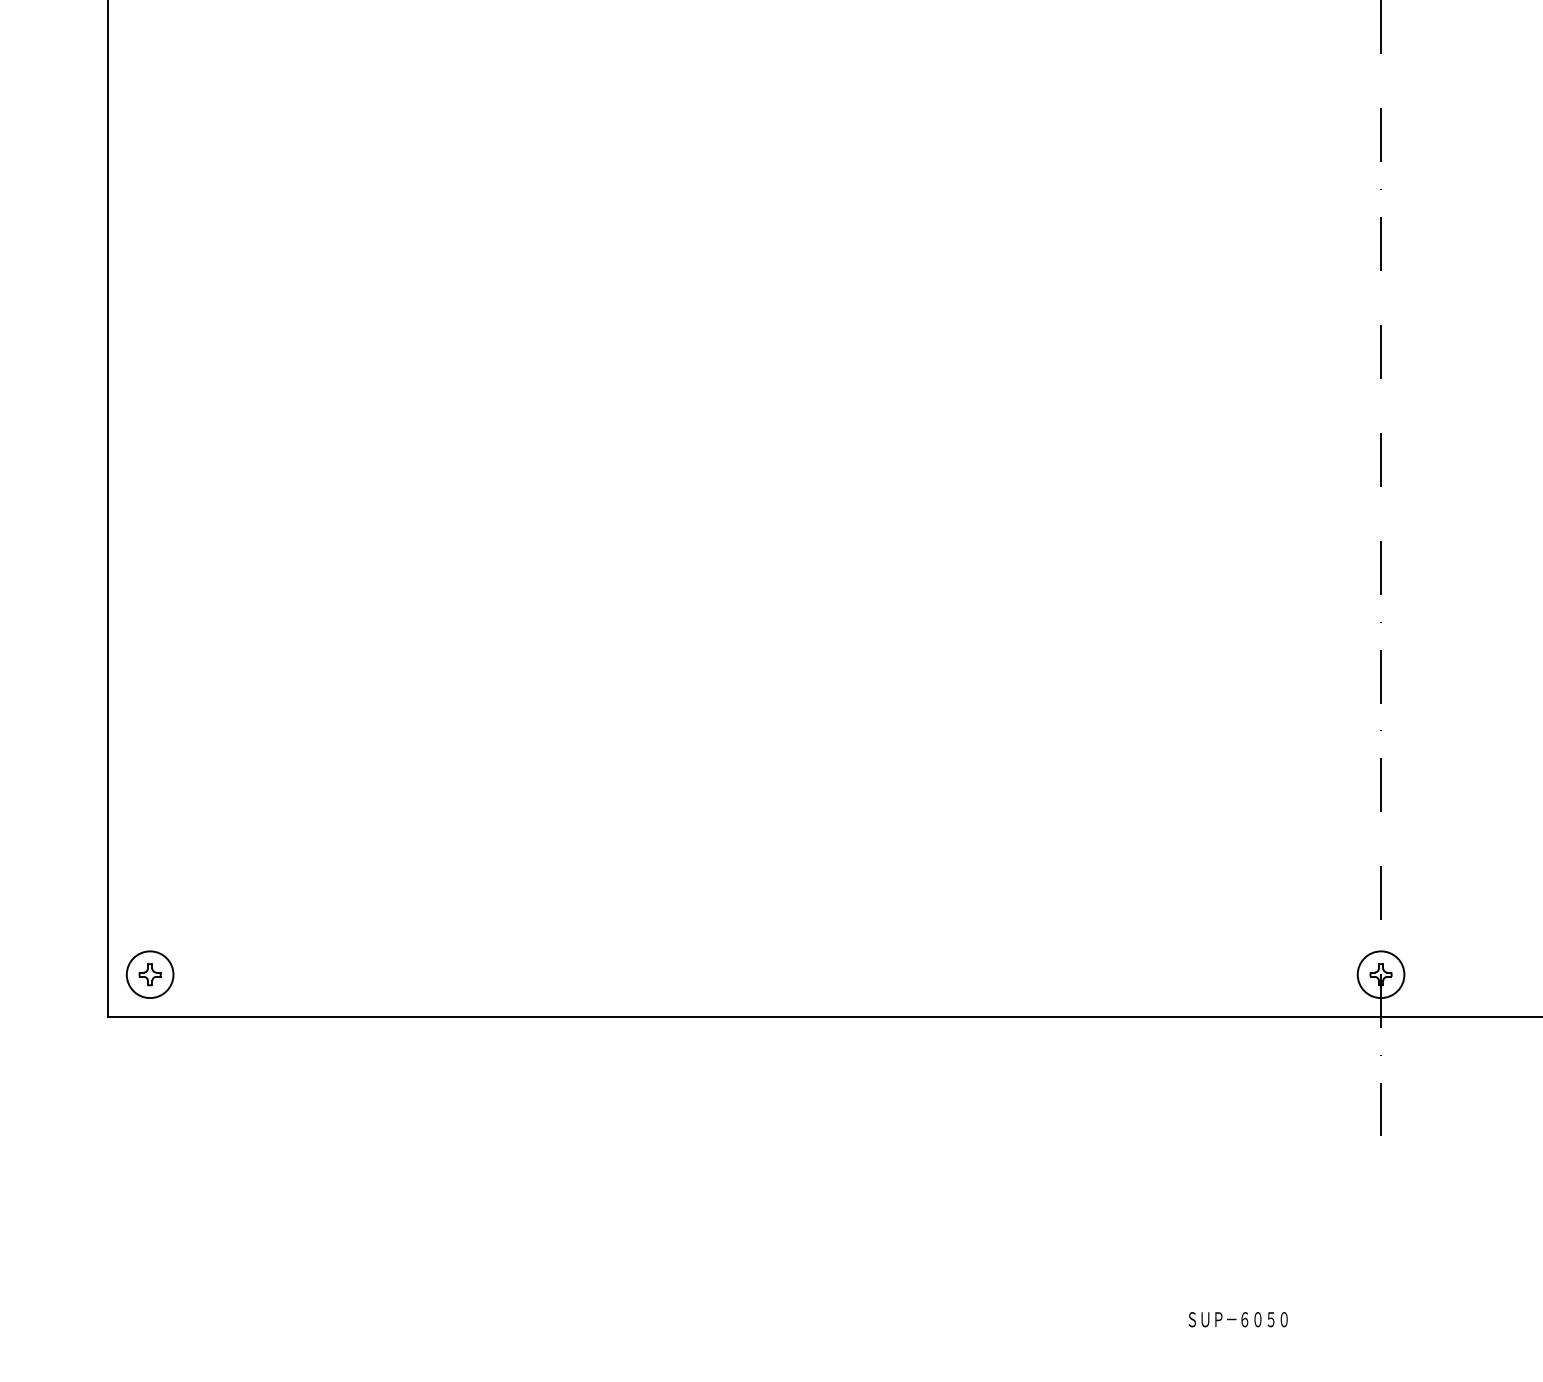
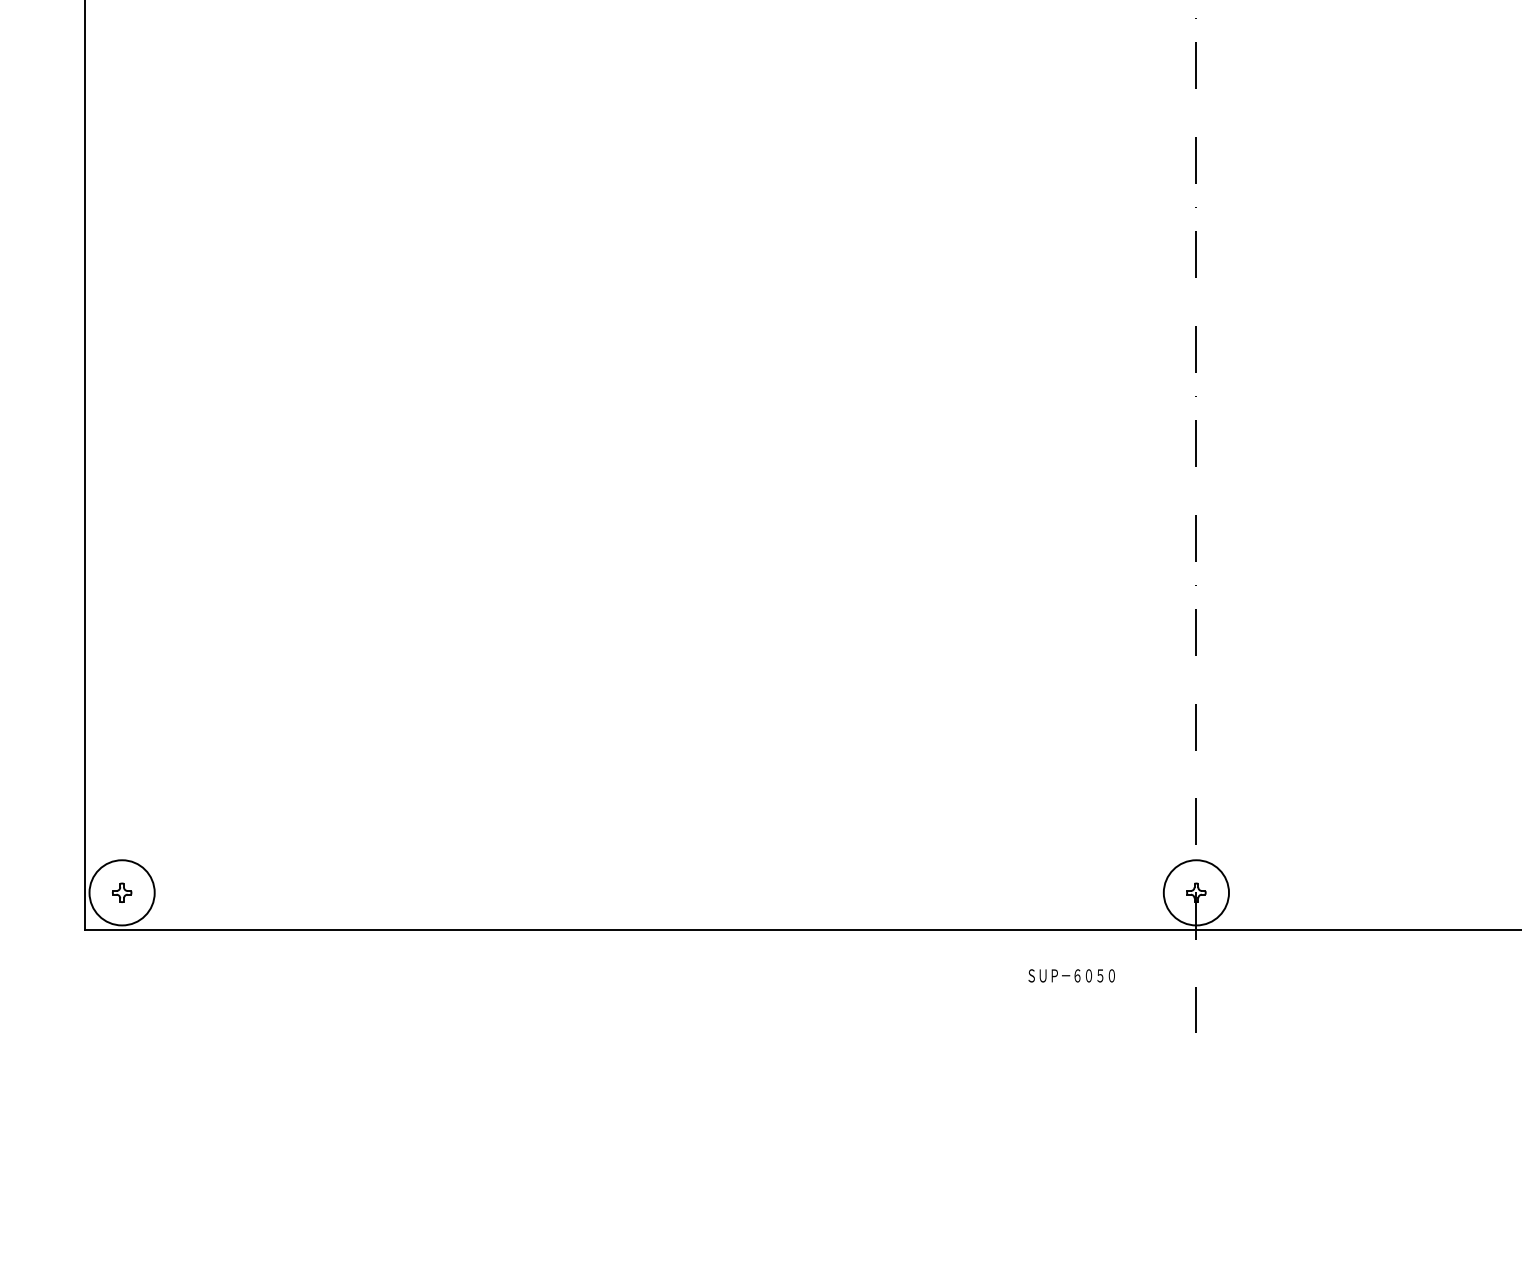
circle: (149, 974) -> (121, 892), size x1.6
circle: (1381, 974) -> (1196, 892), size x1.6
text: (1237, 1319) -> (1071, 975), moved

